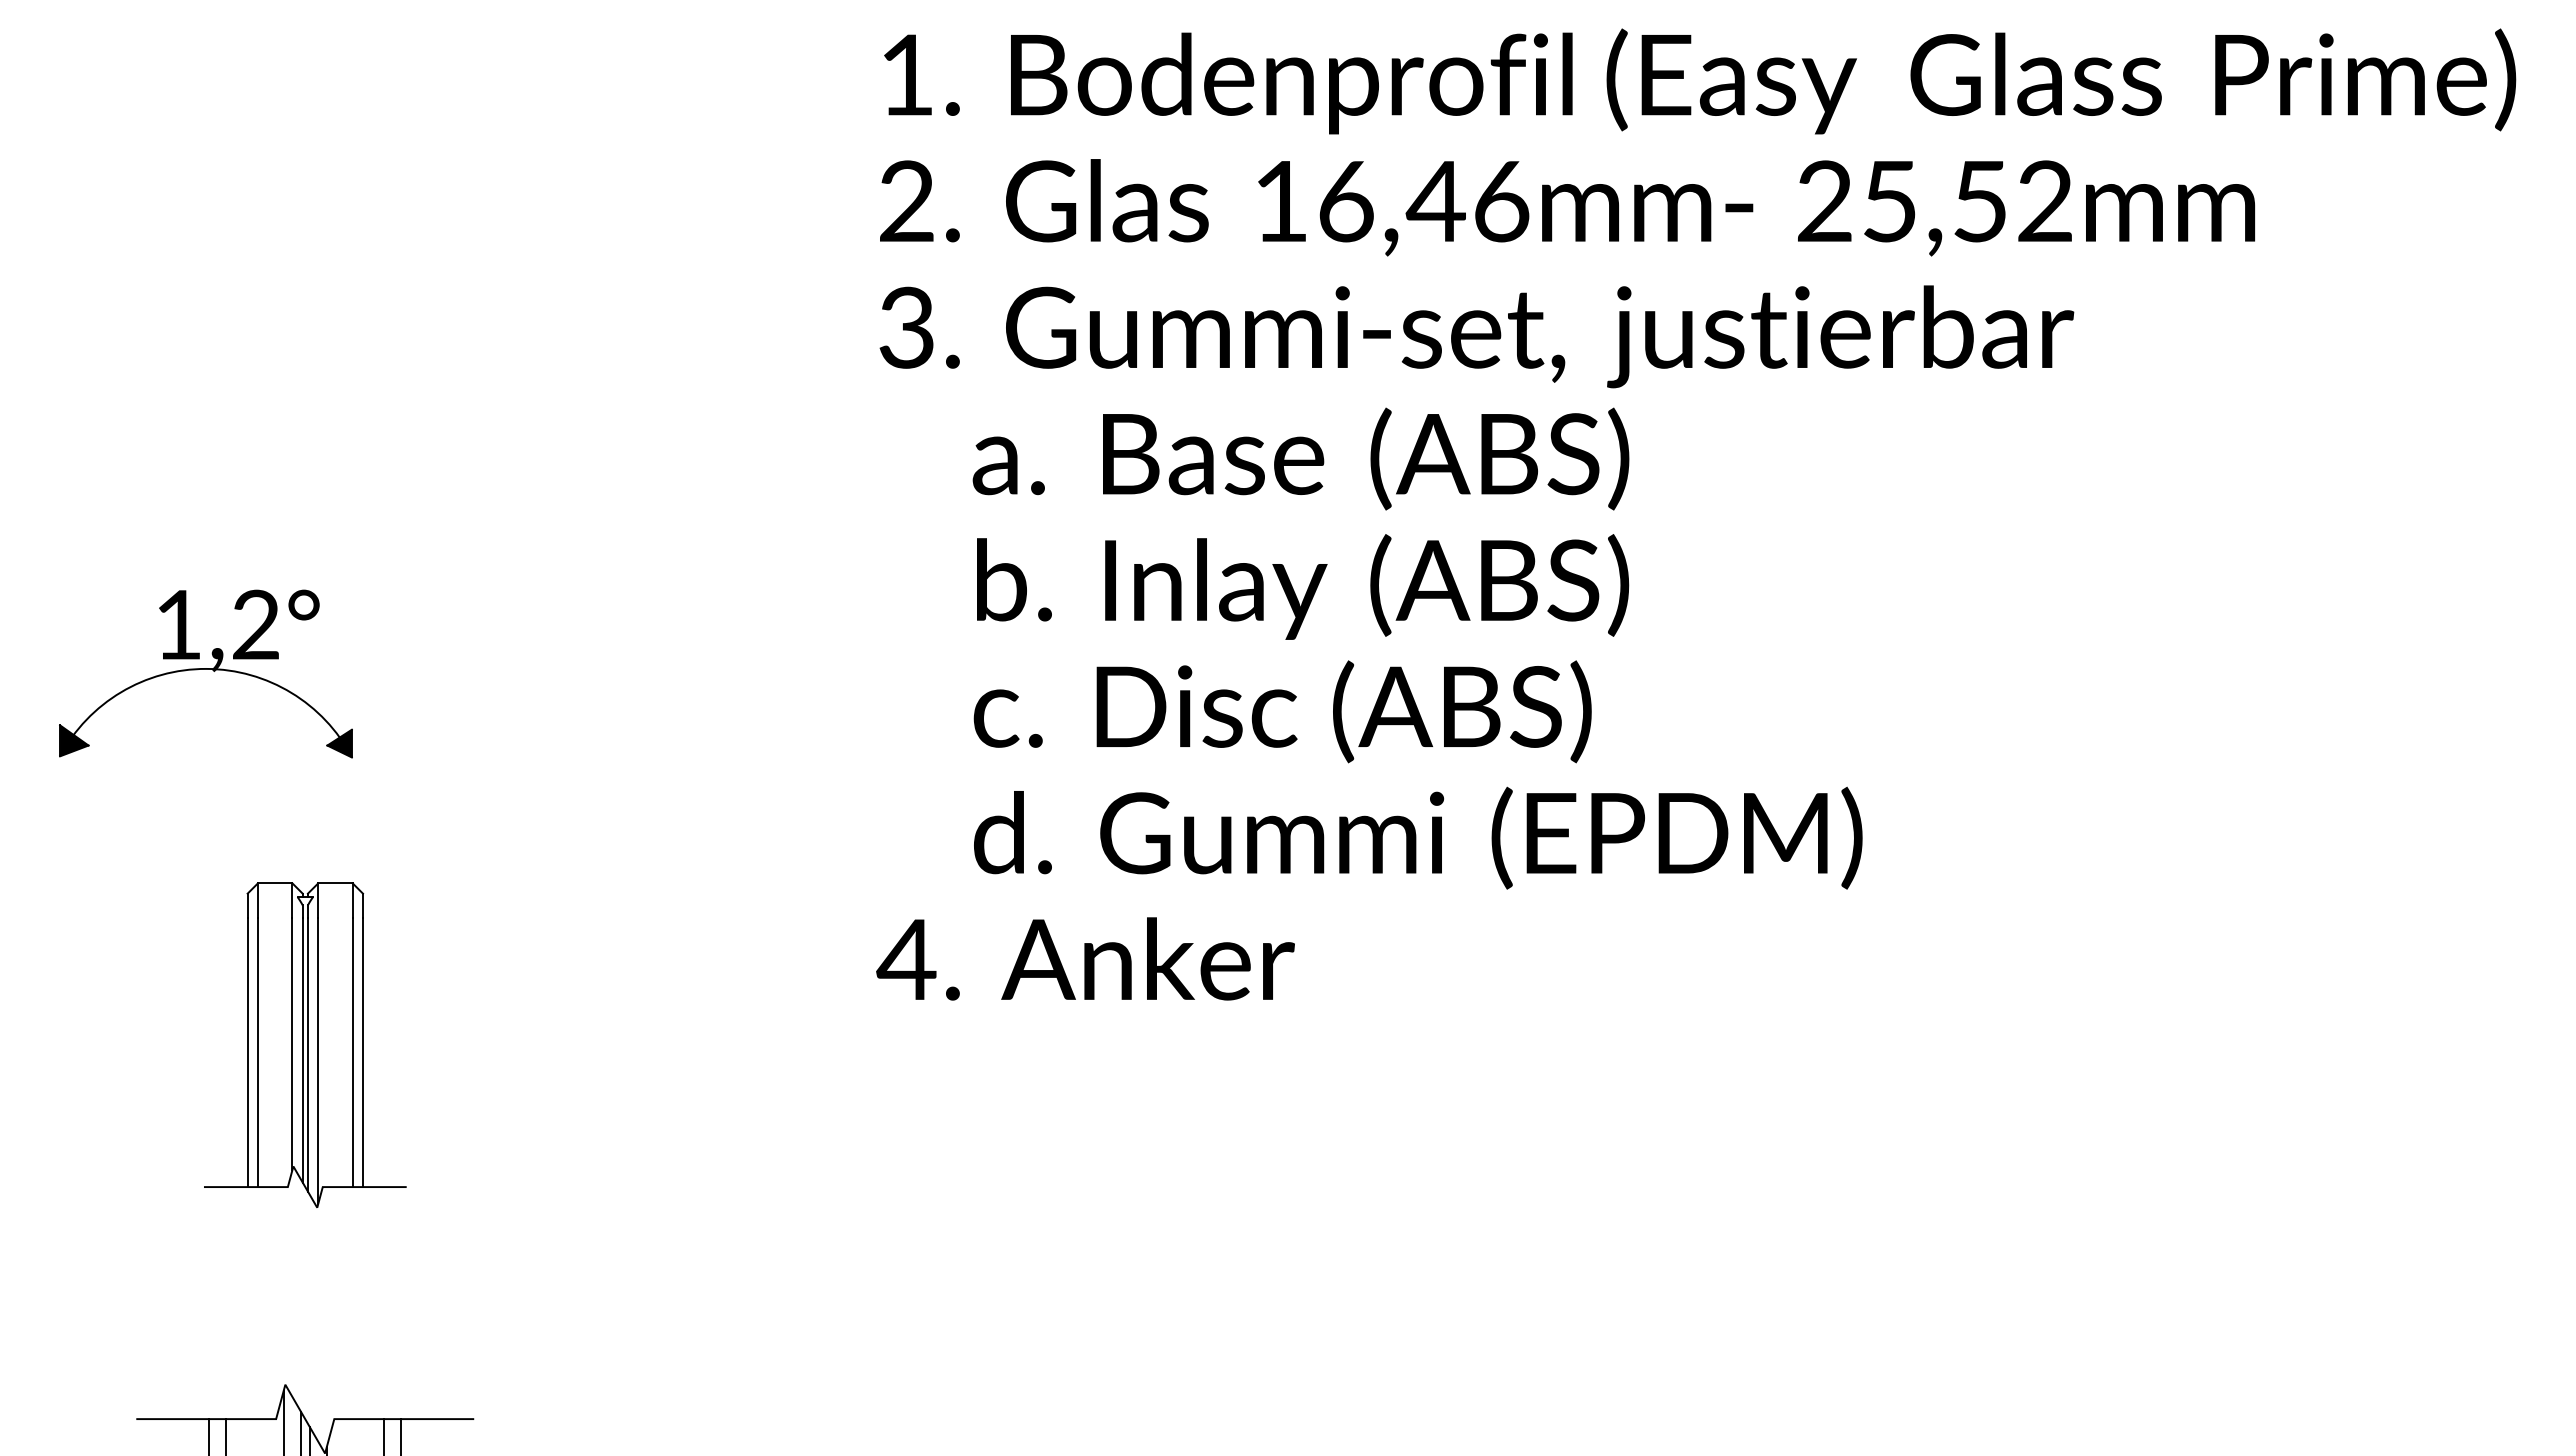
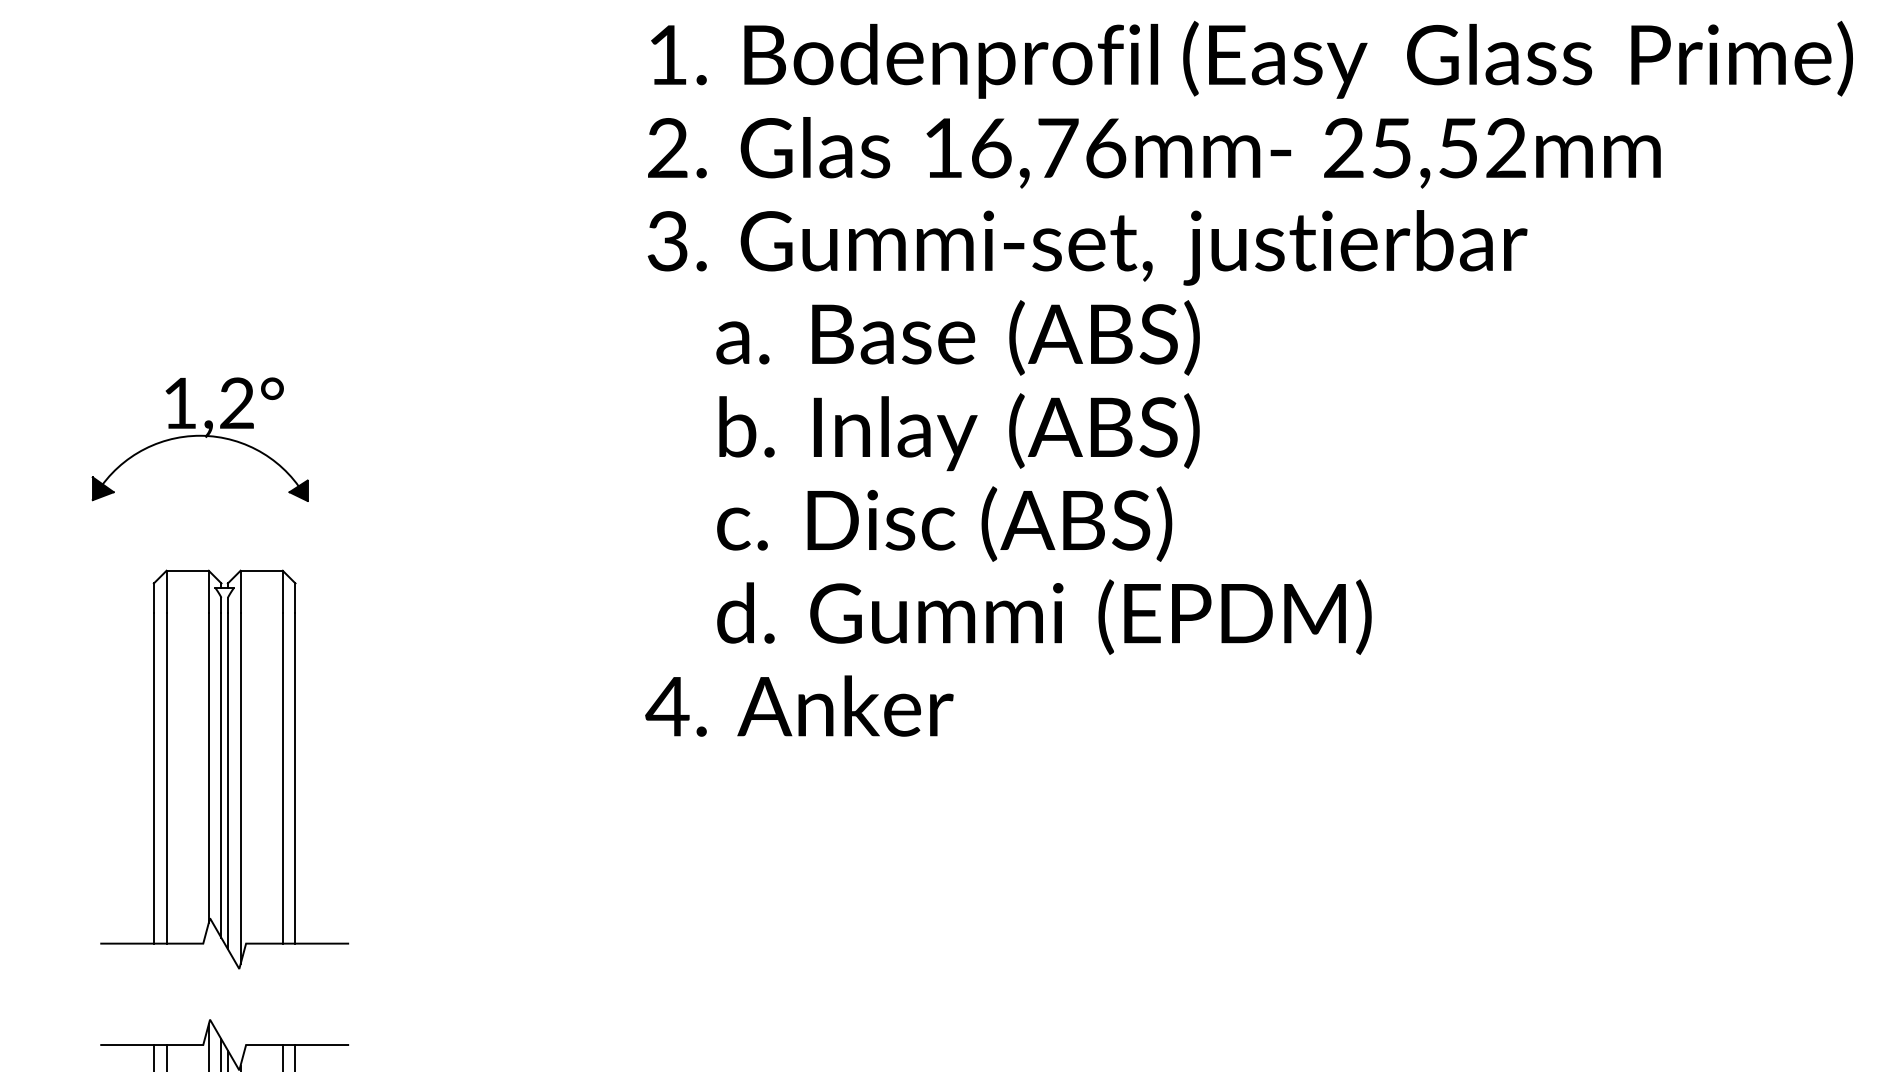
text: (1435, 201) -> (1057, 148), 16,46mm- -> 16,76mm-
part: (205, 673) -> (199, 439), moved
part: (305, 1045) -> (224, 769), size x1.67

